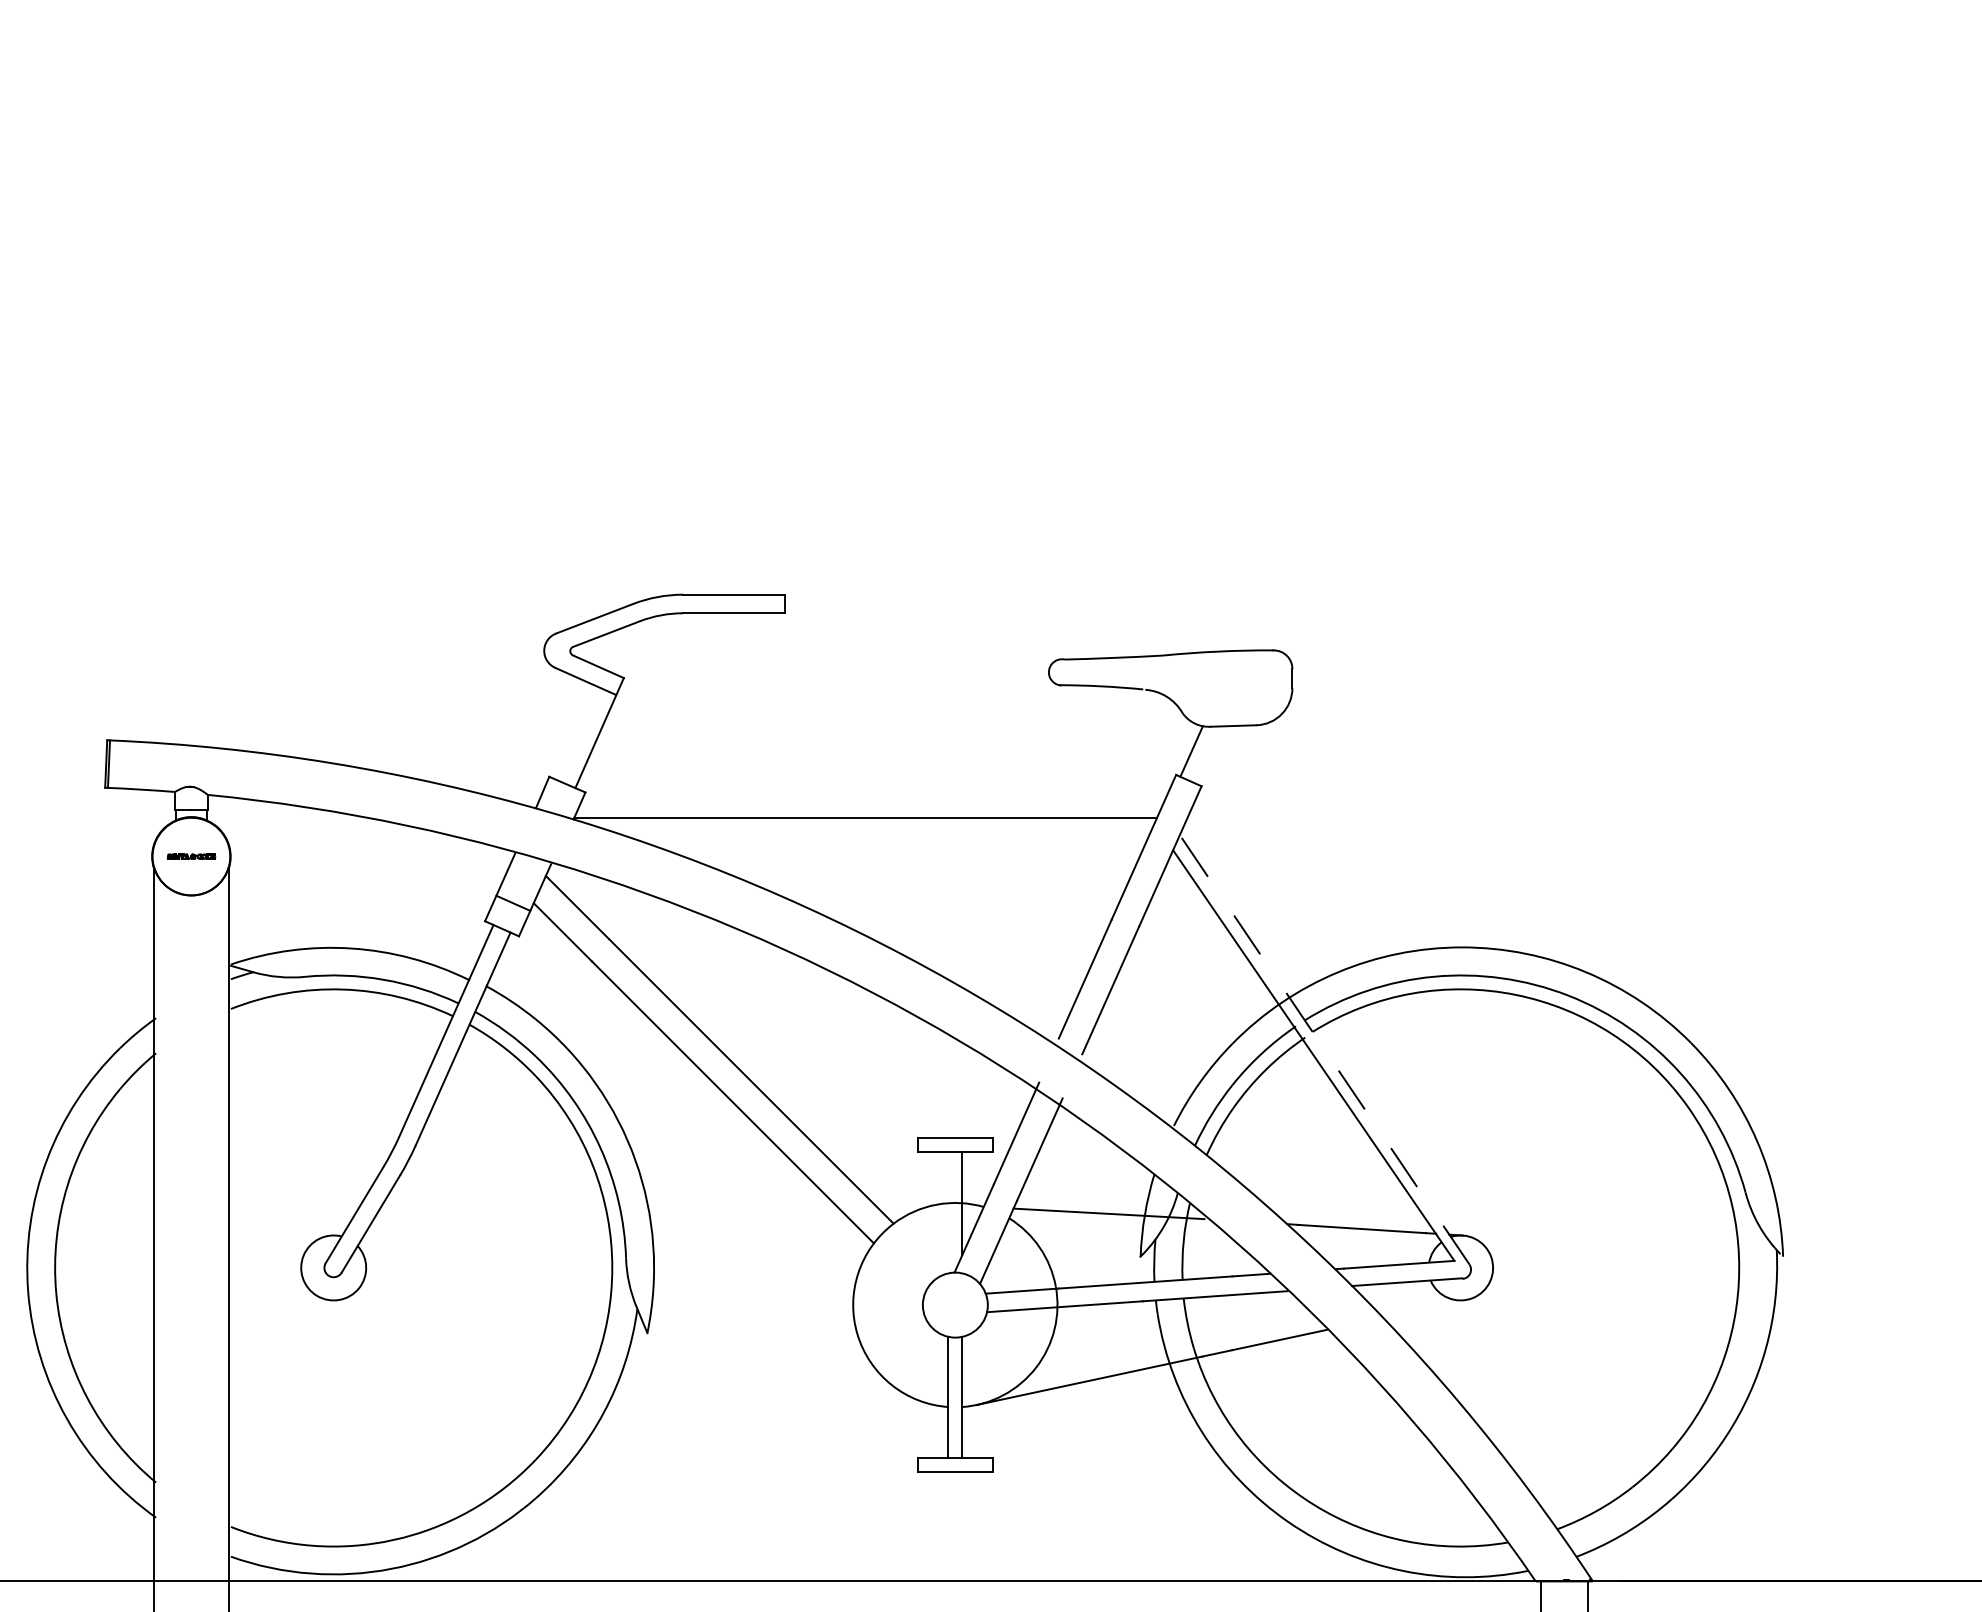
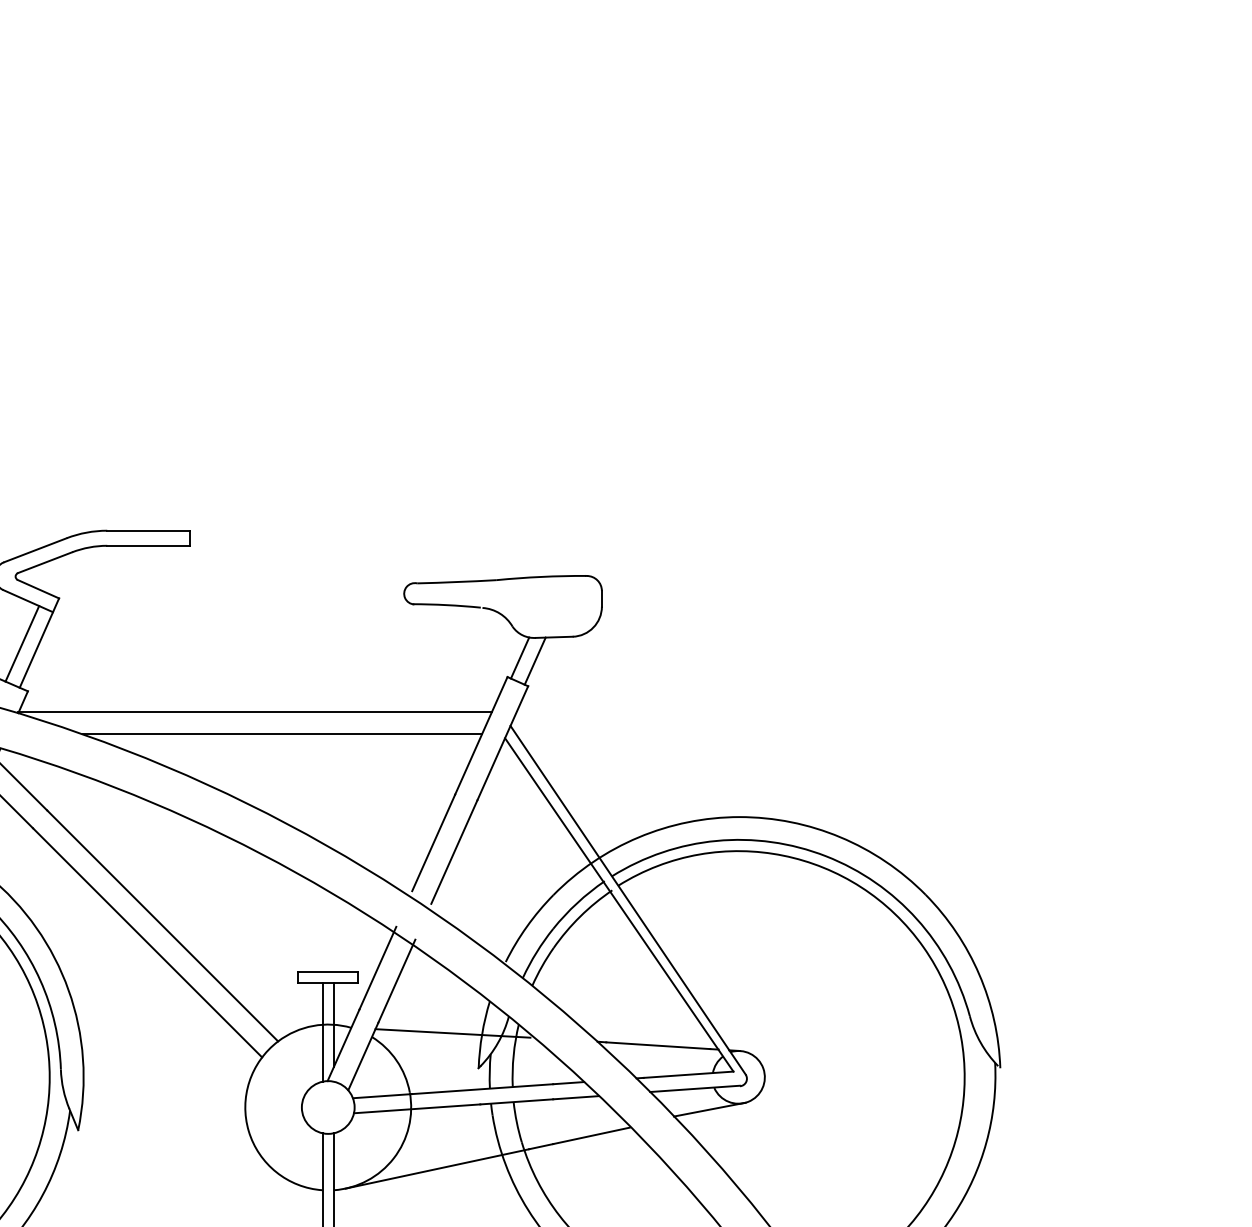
line: (578, 733) -> (22, 643), added
line: (1210, 755) -> (535, 661), added
line: (898, 845) -> (282, 734), added
line: (1324, 1049) -> (627, 899), dashed -> solid
line: (948, 1212) -> (322, 1032), added
line: (1425, 1307) -> (709, 1109), added

